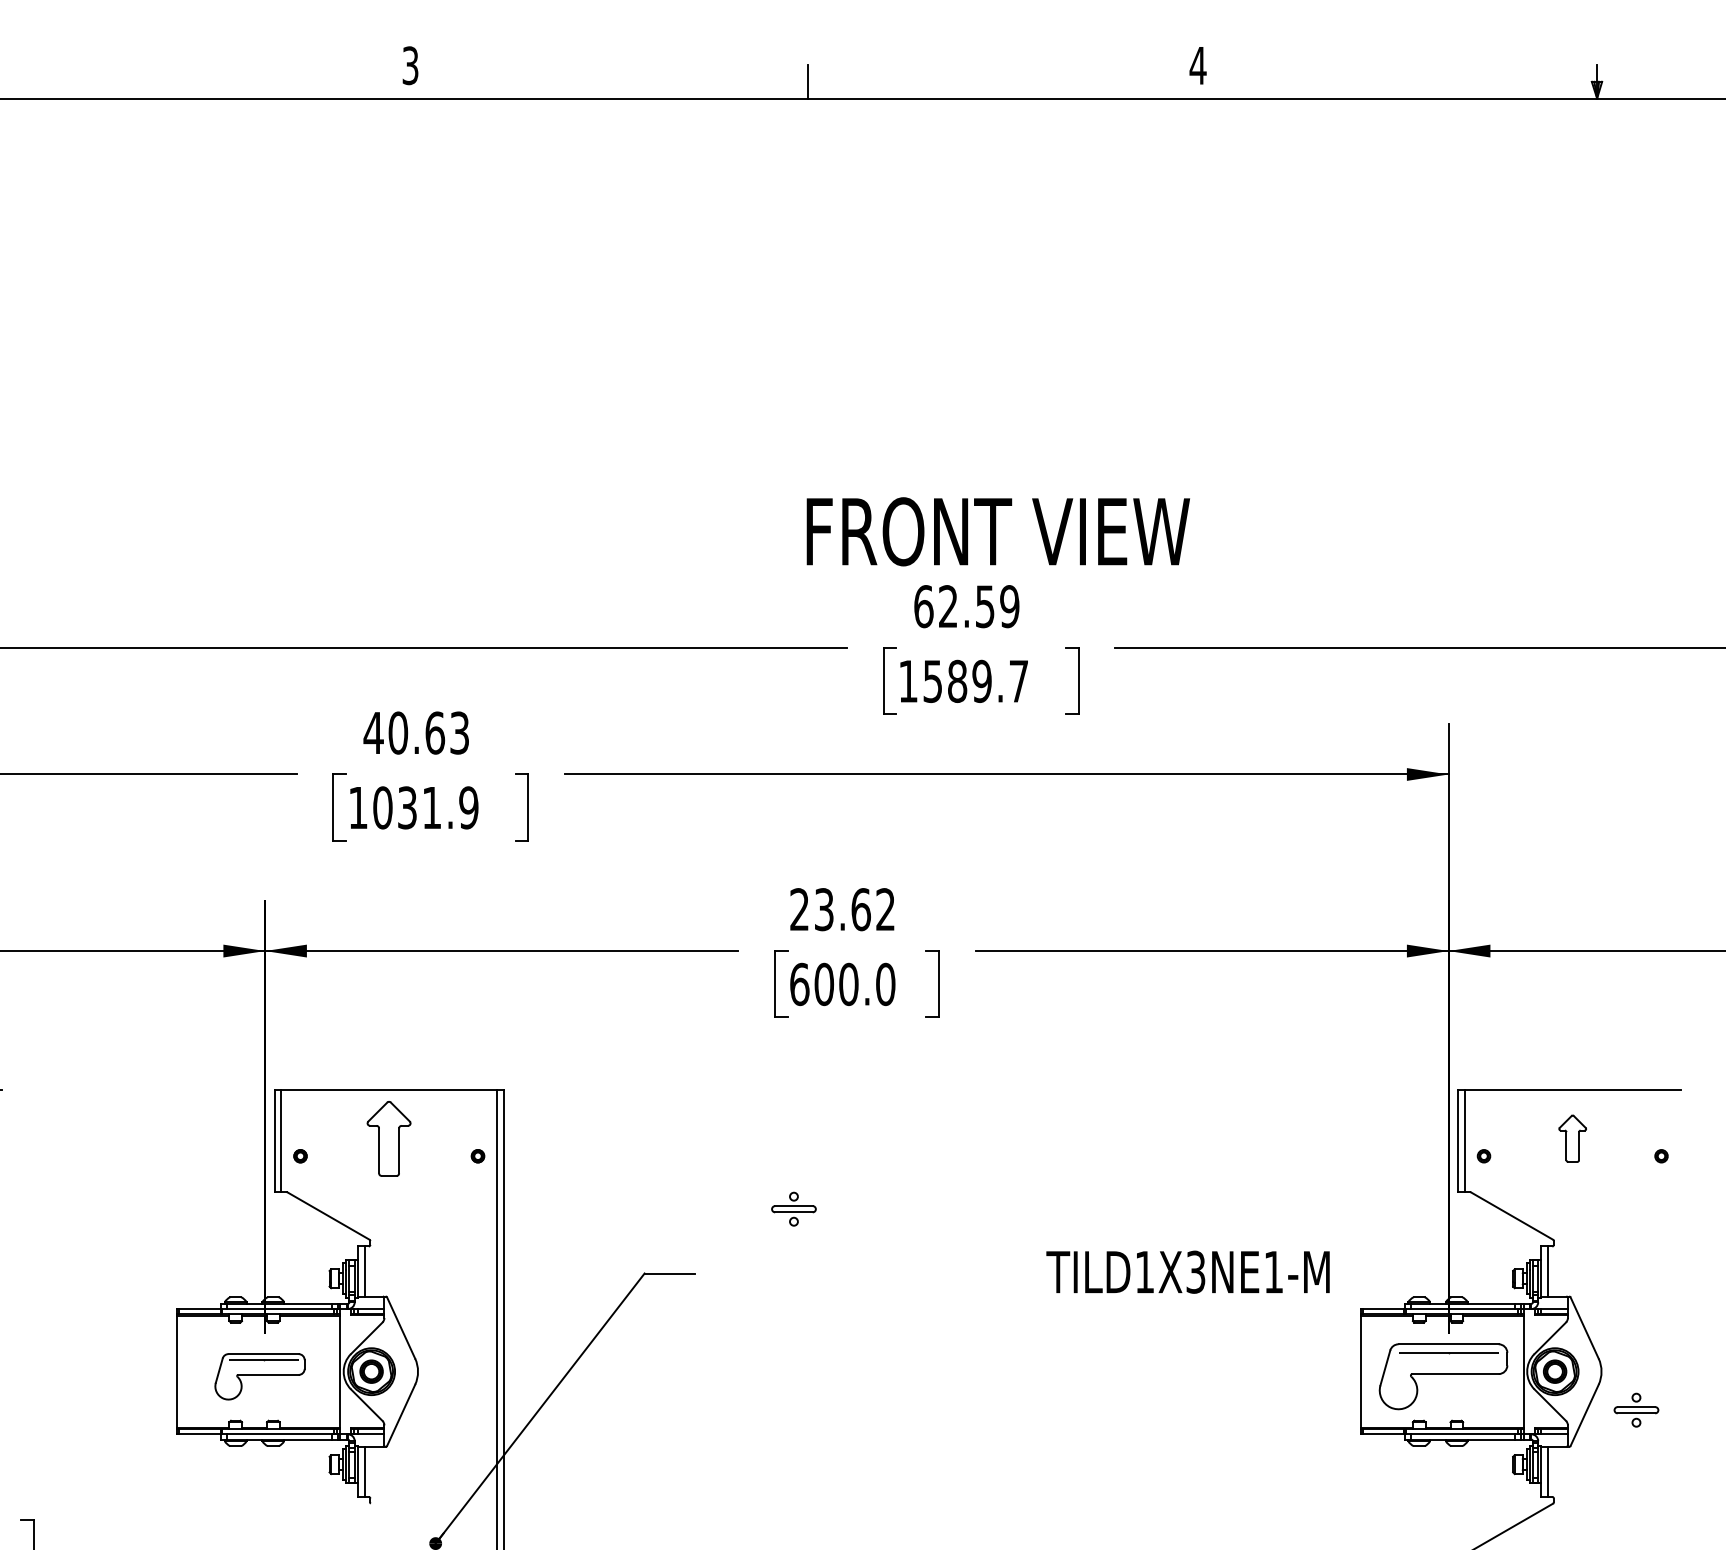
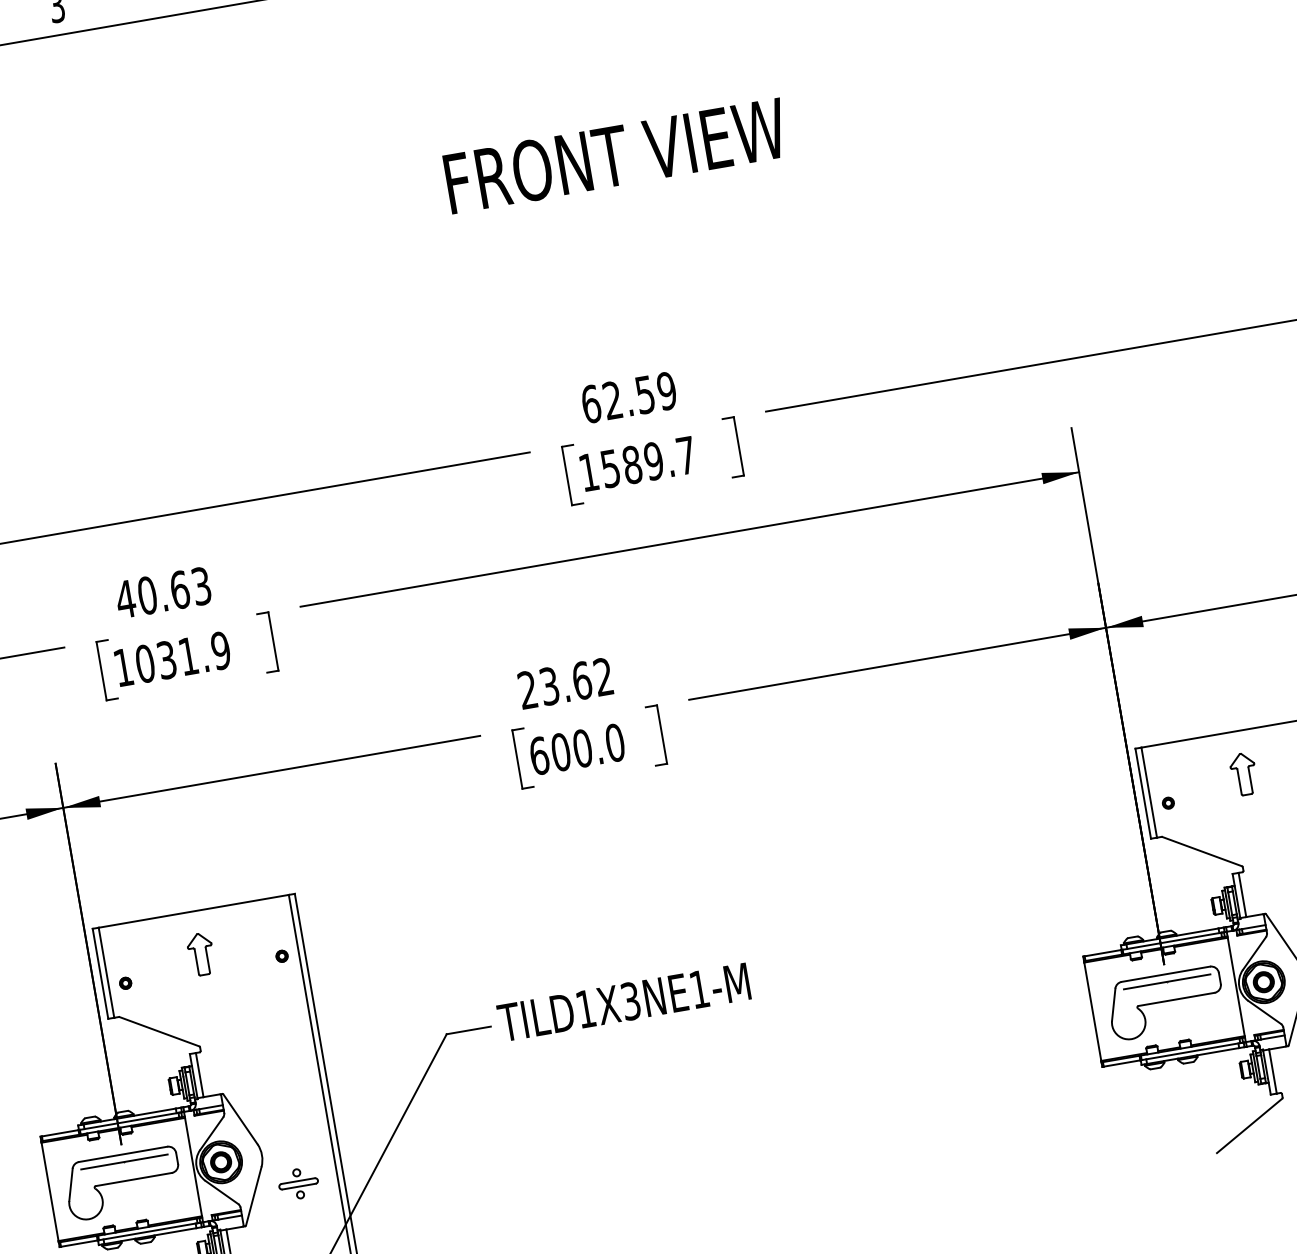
text: (997, 531) -> (615, 155), moved
part: (389, 1138) -> (201, 954), size x0.62
part: (793, 1208) -> (298, 1183), moved
text: (1187, 1271) -> (623, 1001), moved
part: (259, 1376) -> (123, 1183), size x1.43

